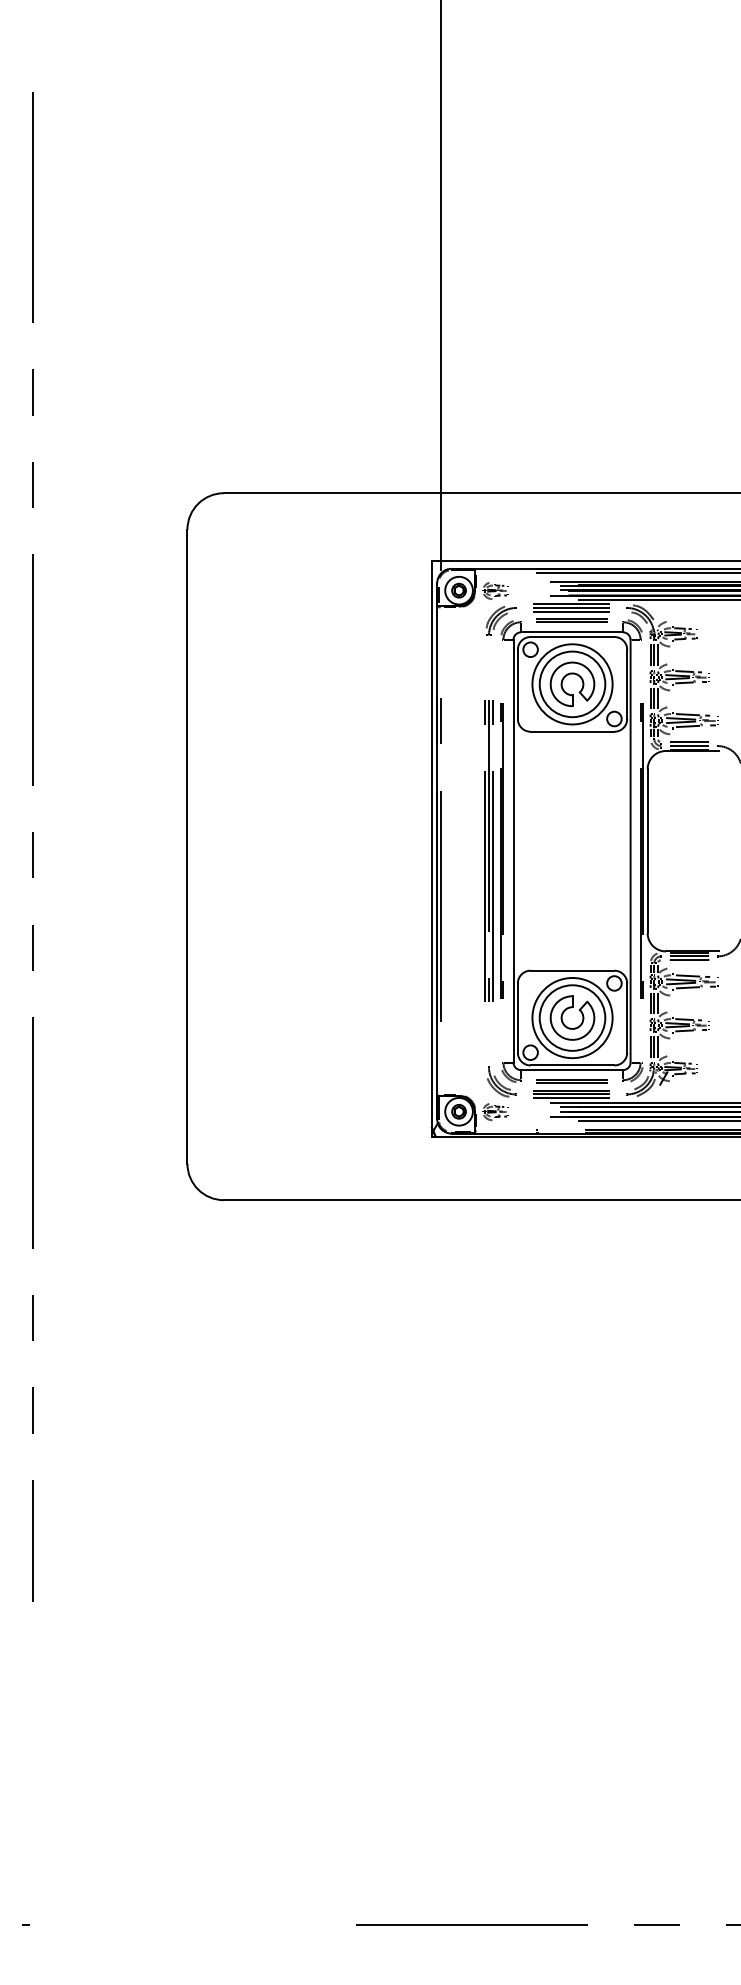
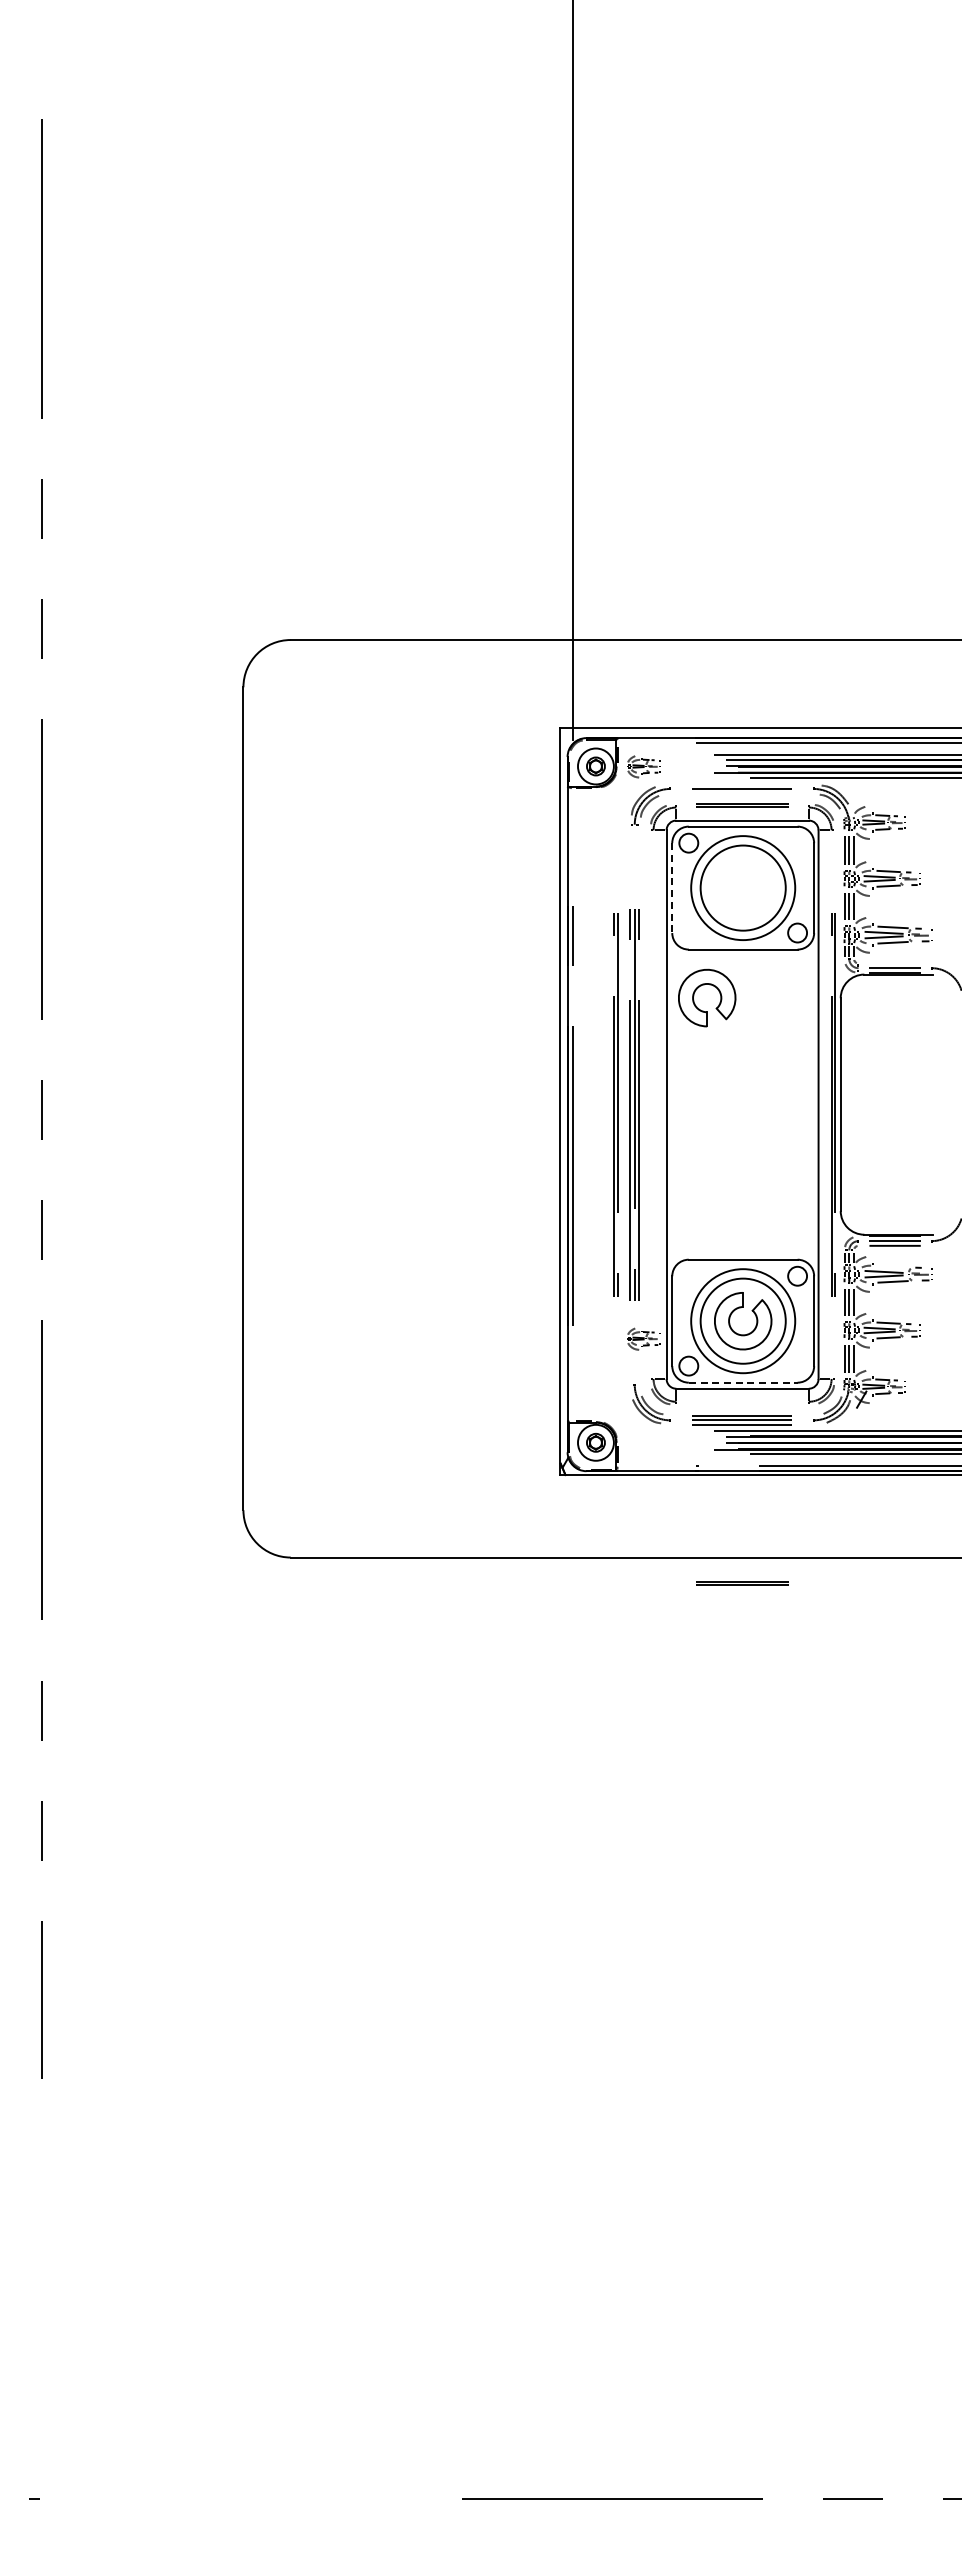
line: (571, 604) -> (741, 784), removed
line: (571, 611) -> (741, 793), removed
part: (574, 674) -> (709, 985), moved
line: (518, 684) -> (672, 888), solid -> dashed
line: (689, 742) -> (894, 963), removed
part: (501, 851) -> (615, 1104), moved
line: (687, 975) -> (892, 1266), removed
line: (572, 1065) -> (743, 1382), solid -> dashed
line: (571, 1080) -> (742, 1582), moved
part: (495, 1111) -> (643, 1338), moved

